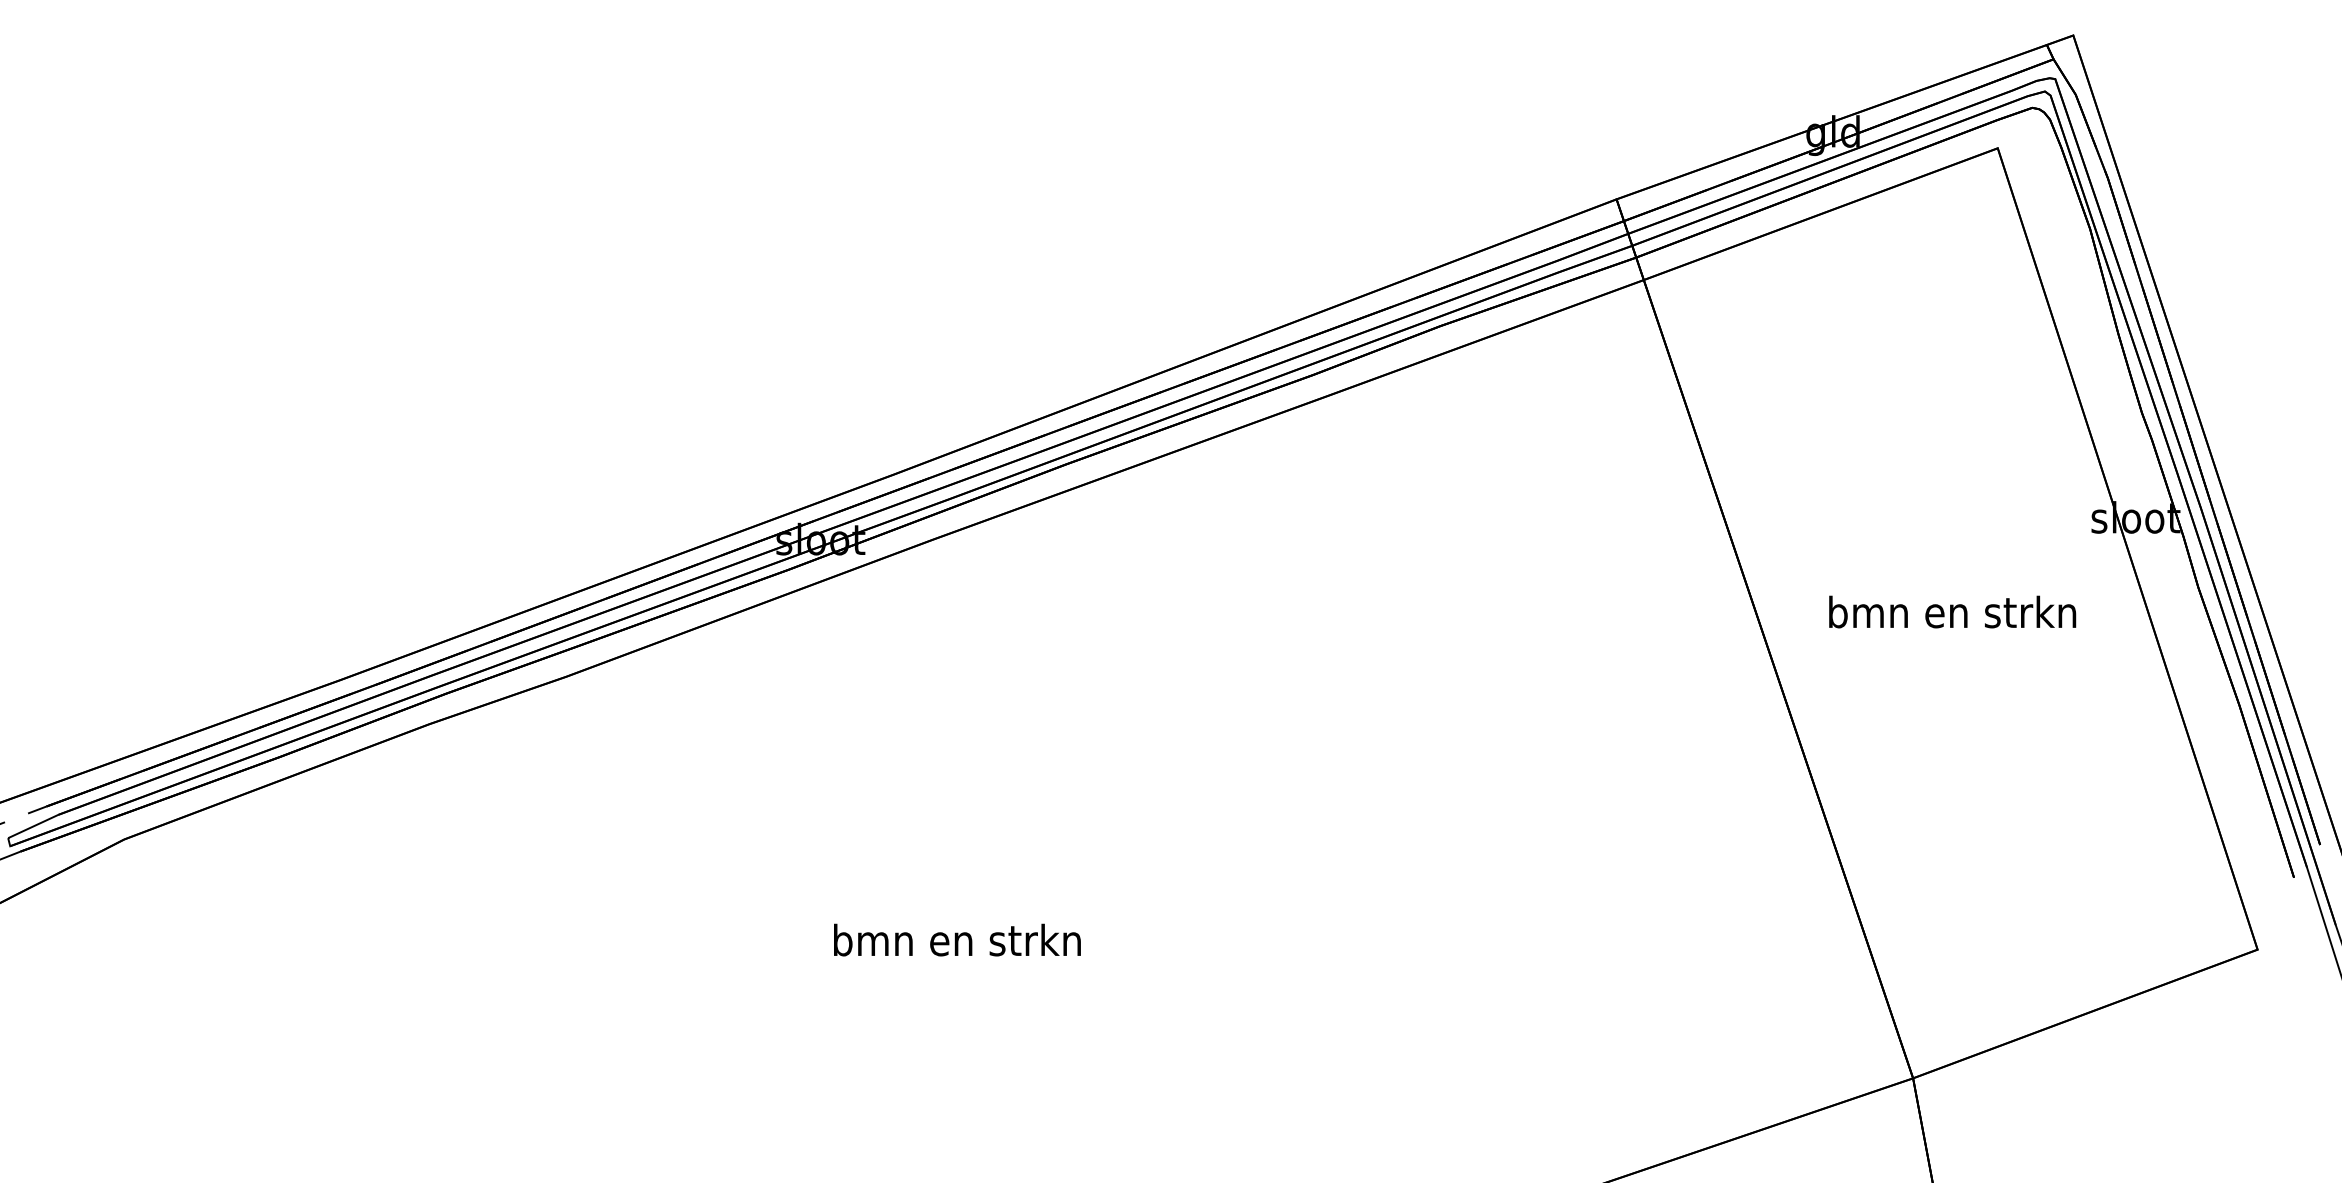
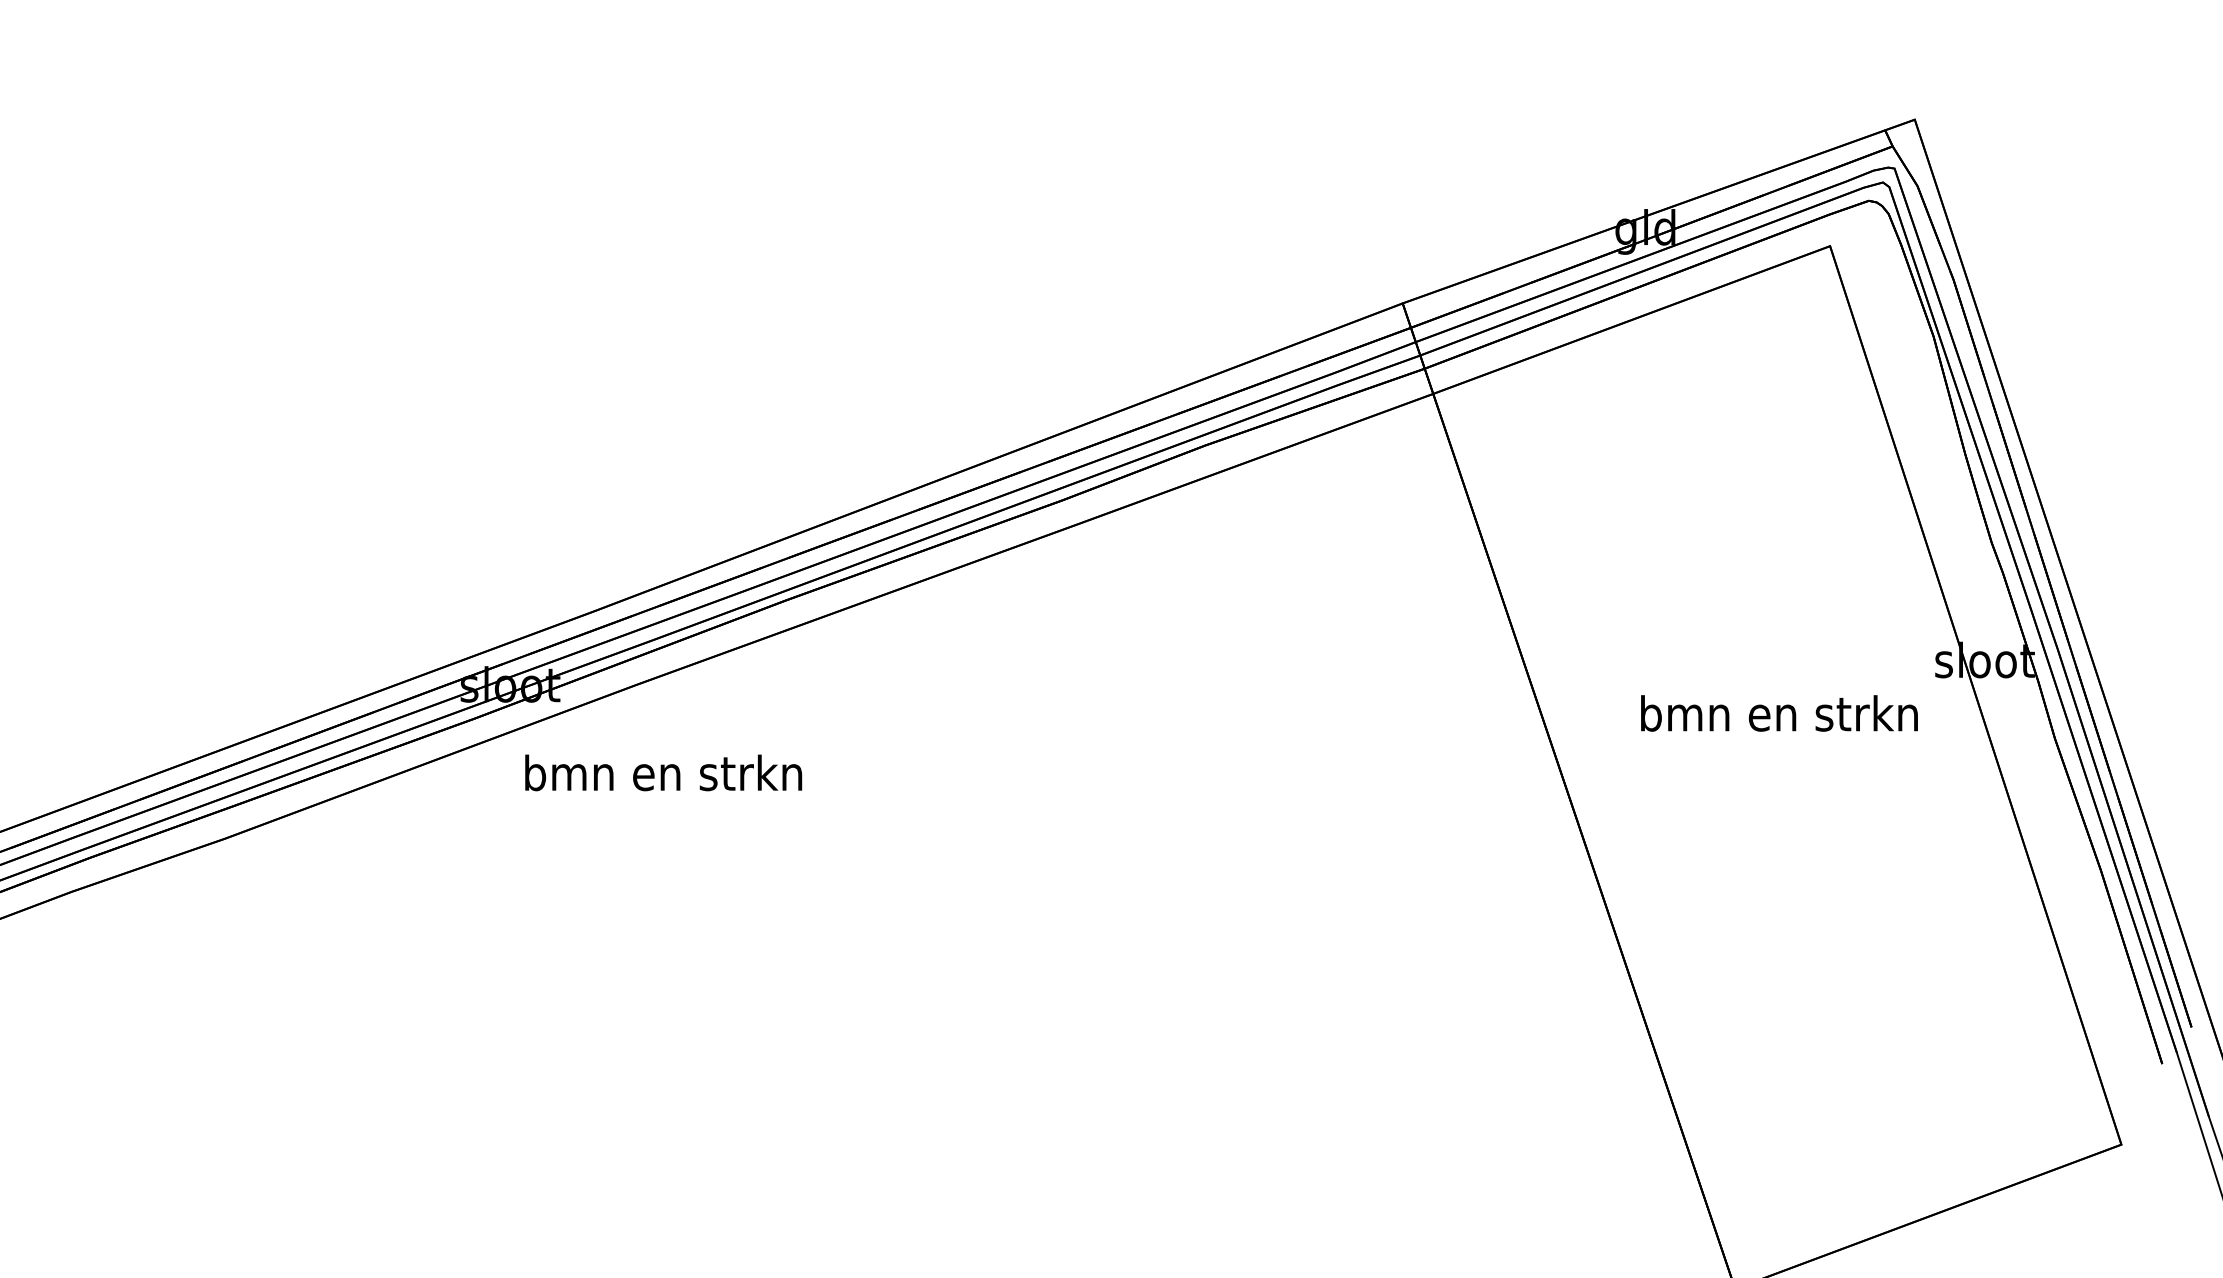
text: (1952, 611) -> (1779, 712), moved
text: (957, 939) -> (663, 772), moved

